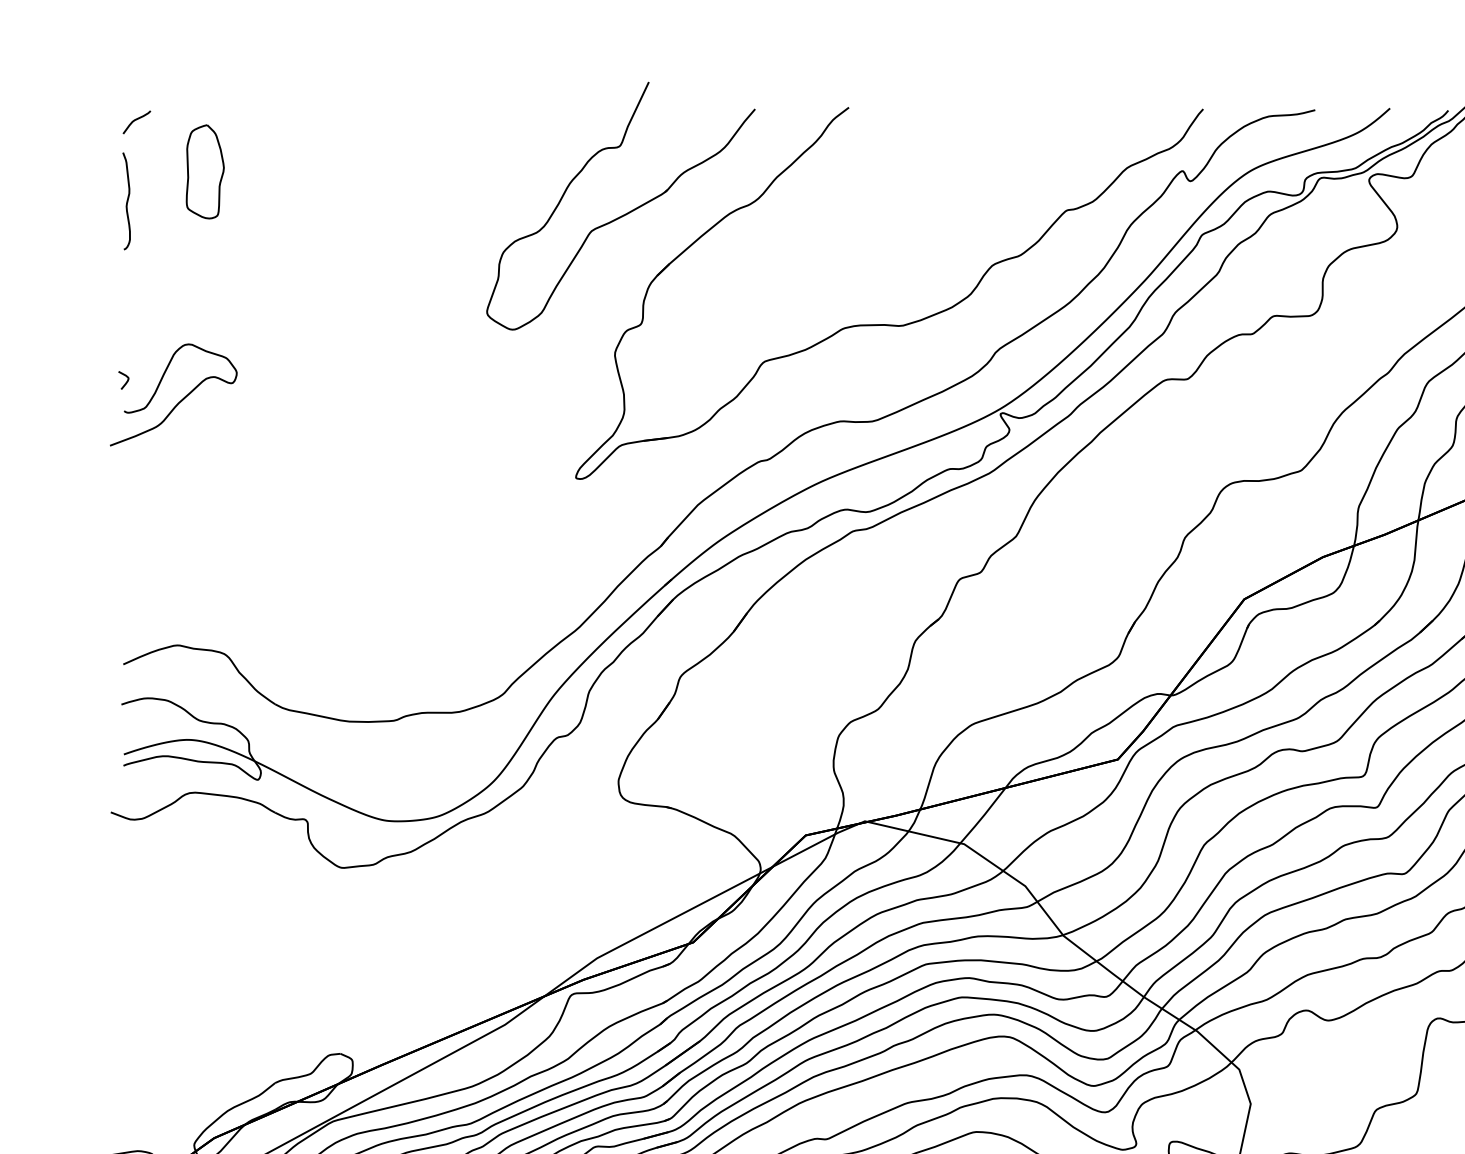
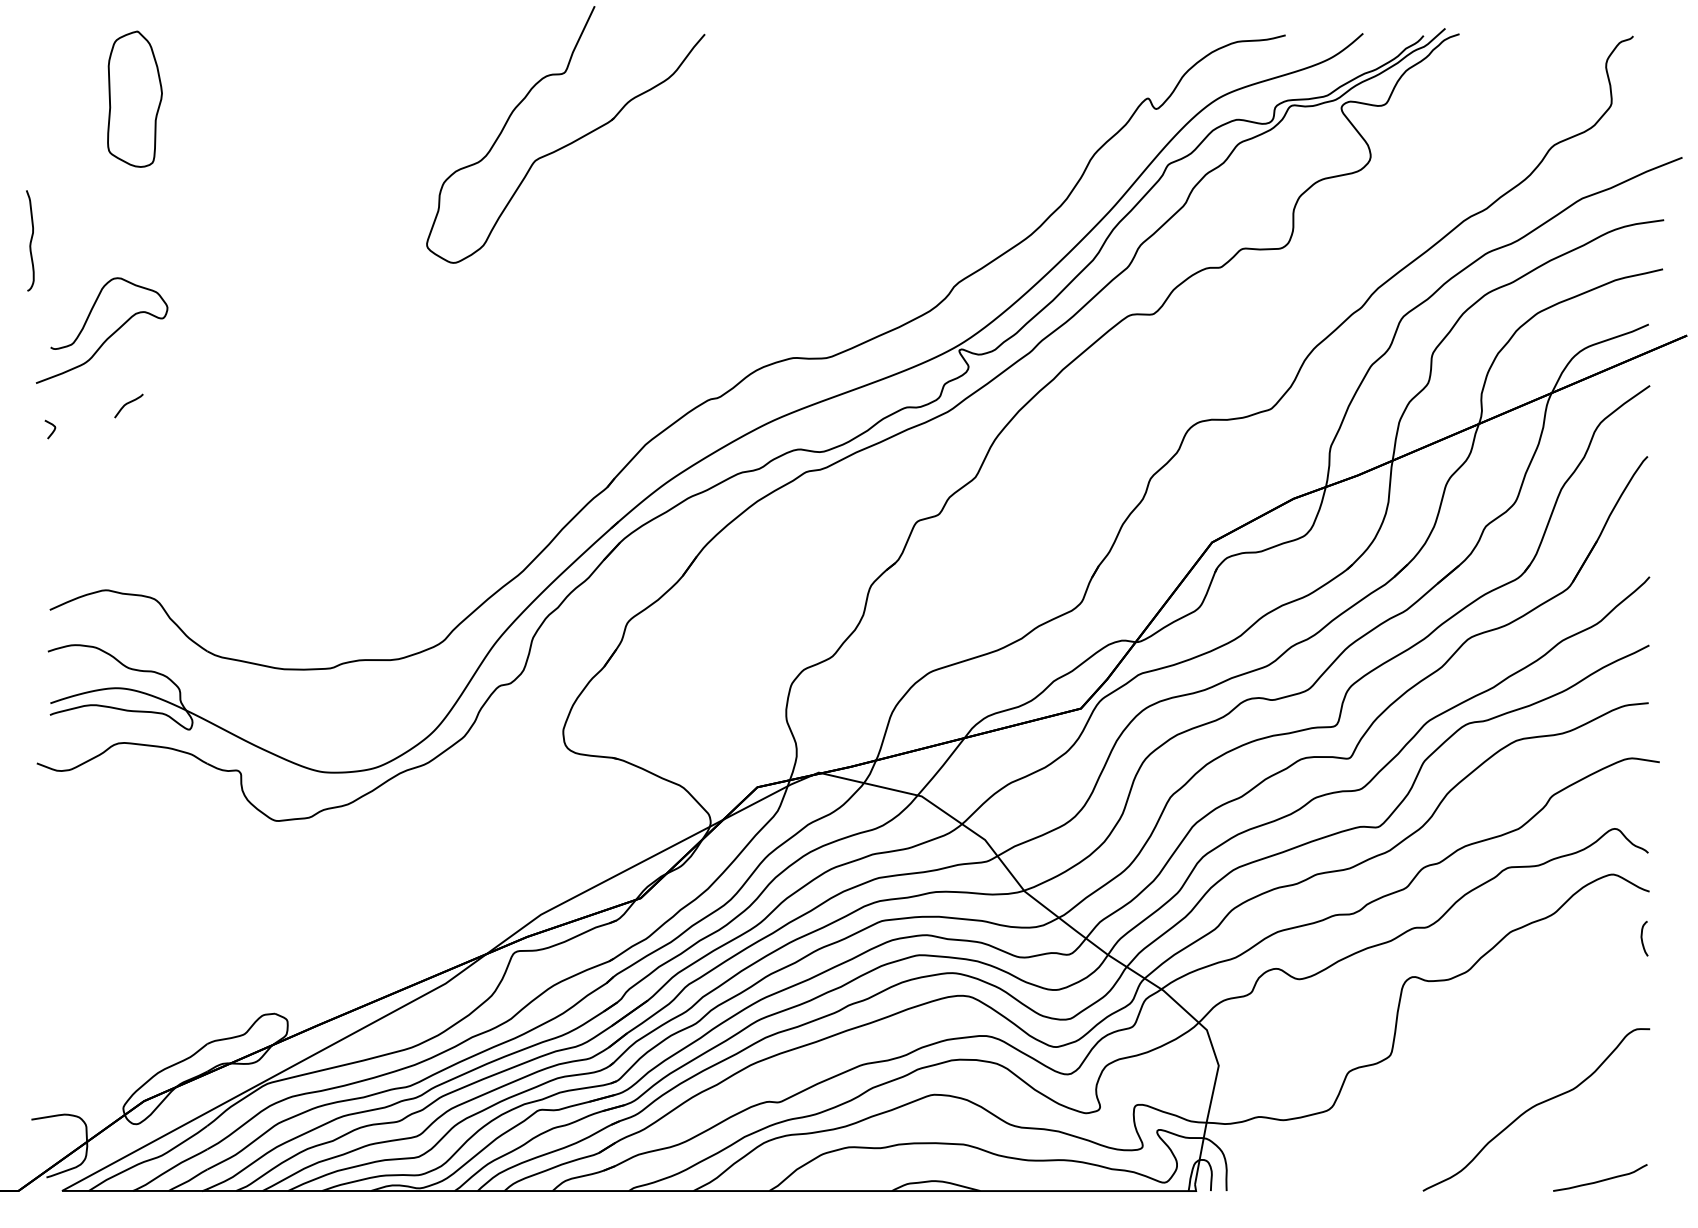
curve: (135, 120) -> (127, 404), moved
part: (204, 172) -> (134, 99), size x1.4
curve: (126, 200) -> (30, 240), moved
part: (888, 324) -> (843, 257), removed
curve: (125, 382) -> (52, 431), moved

